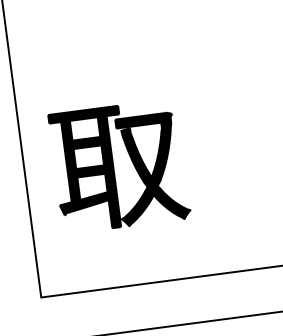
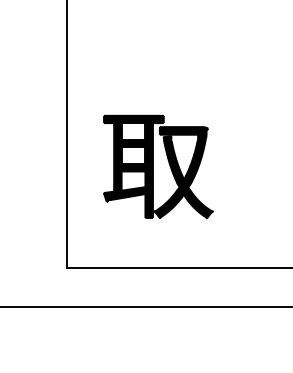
part: (119, 165) -> (158, 166), moved

